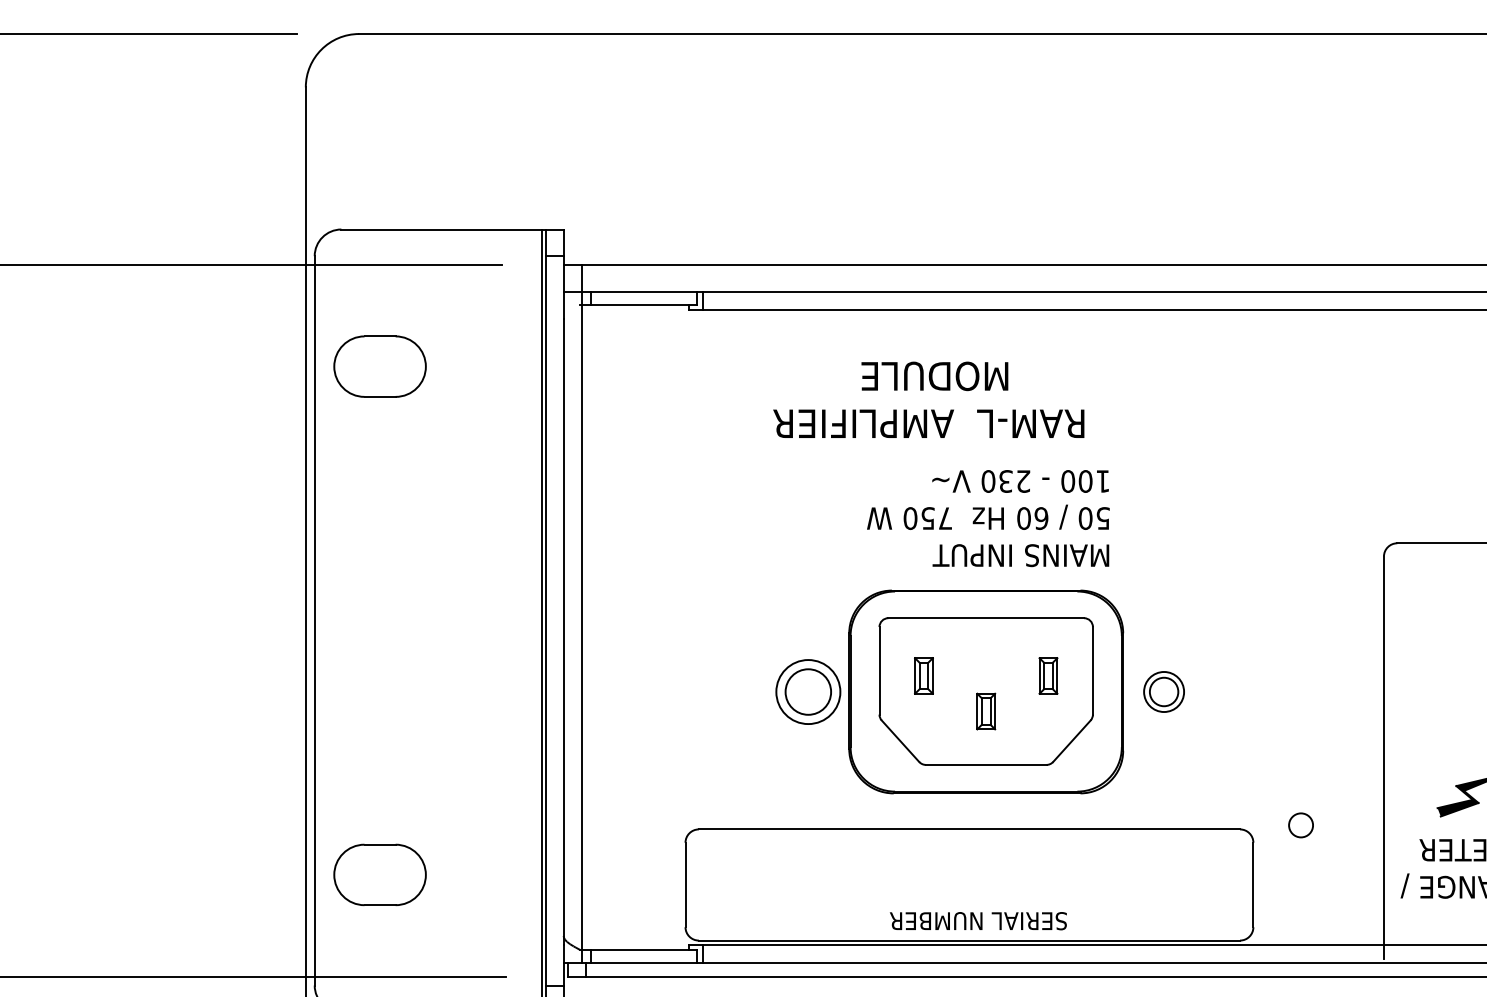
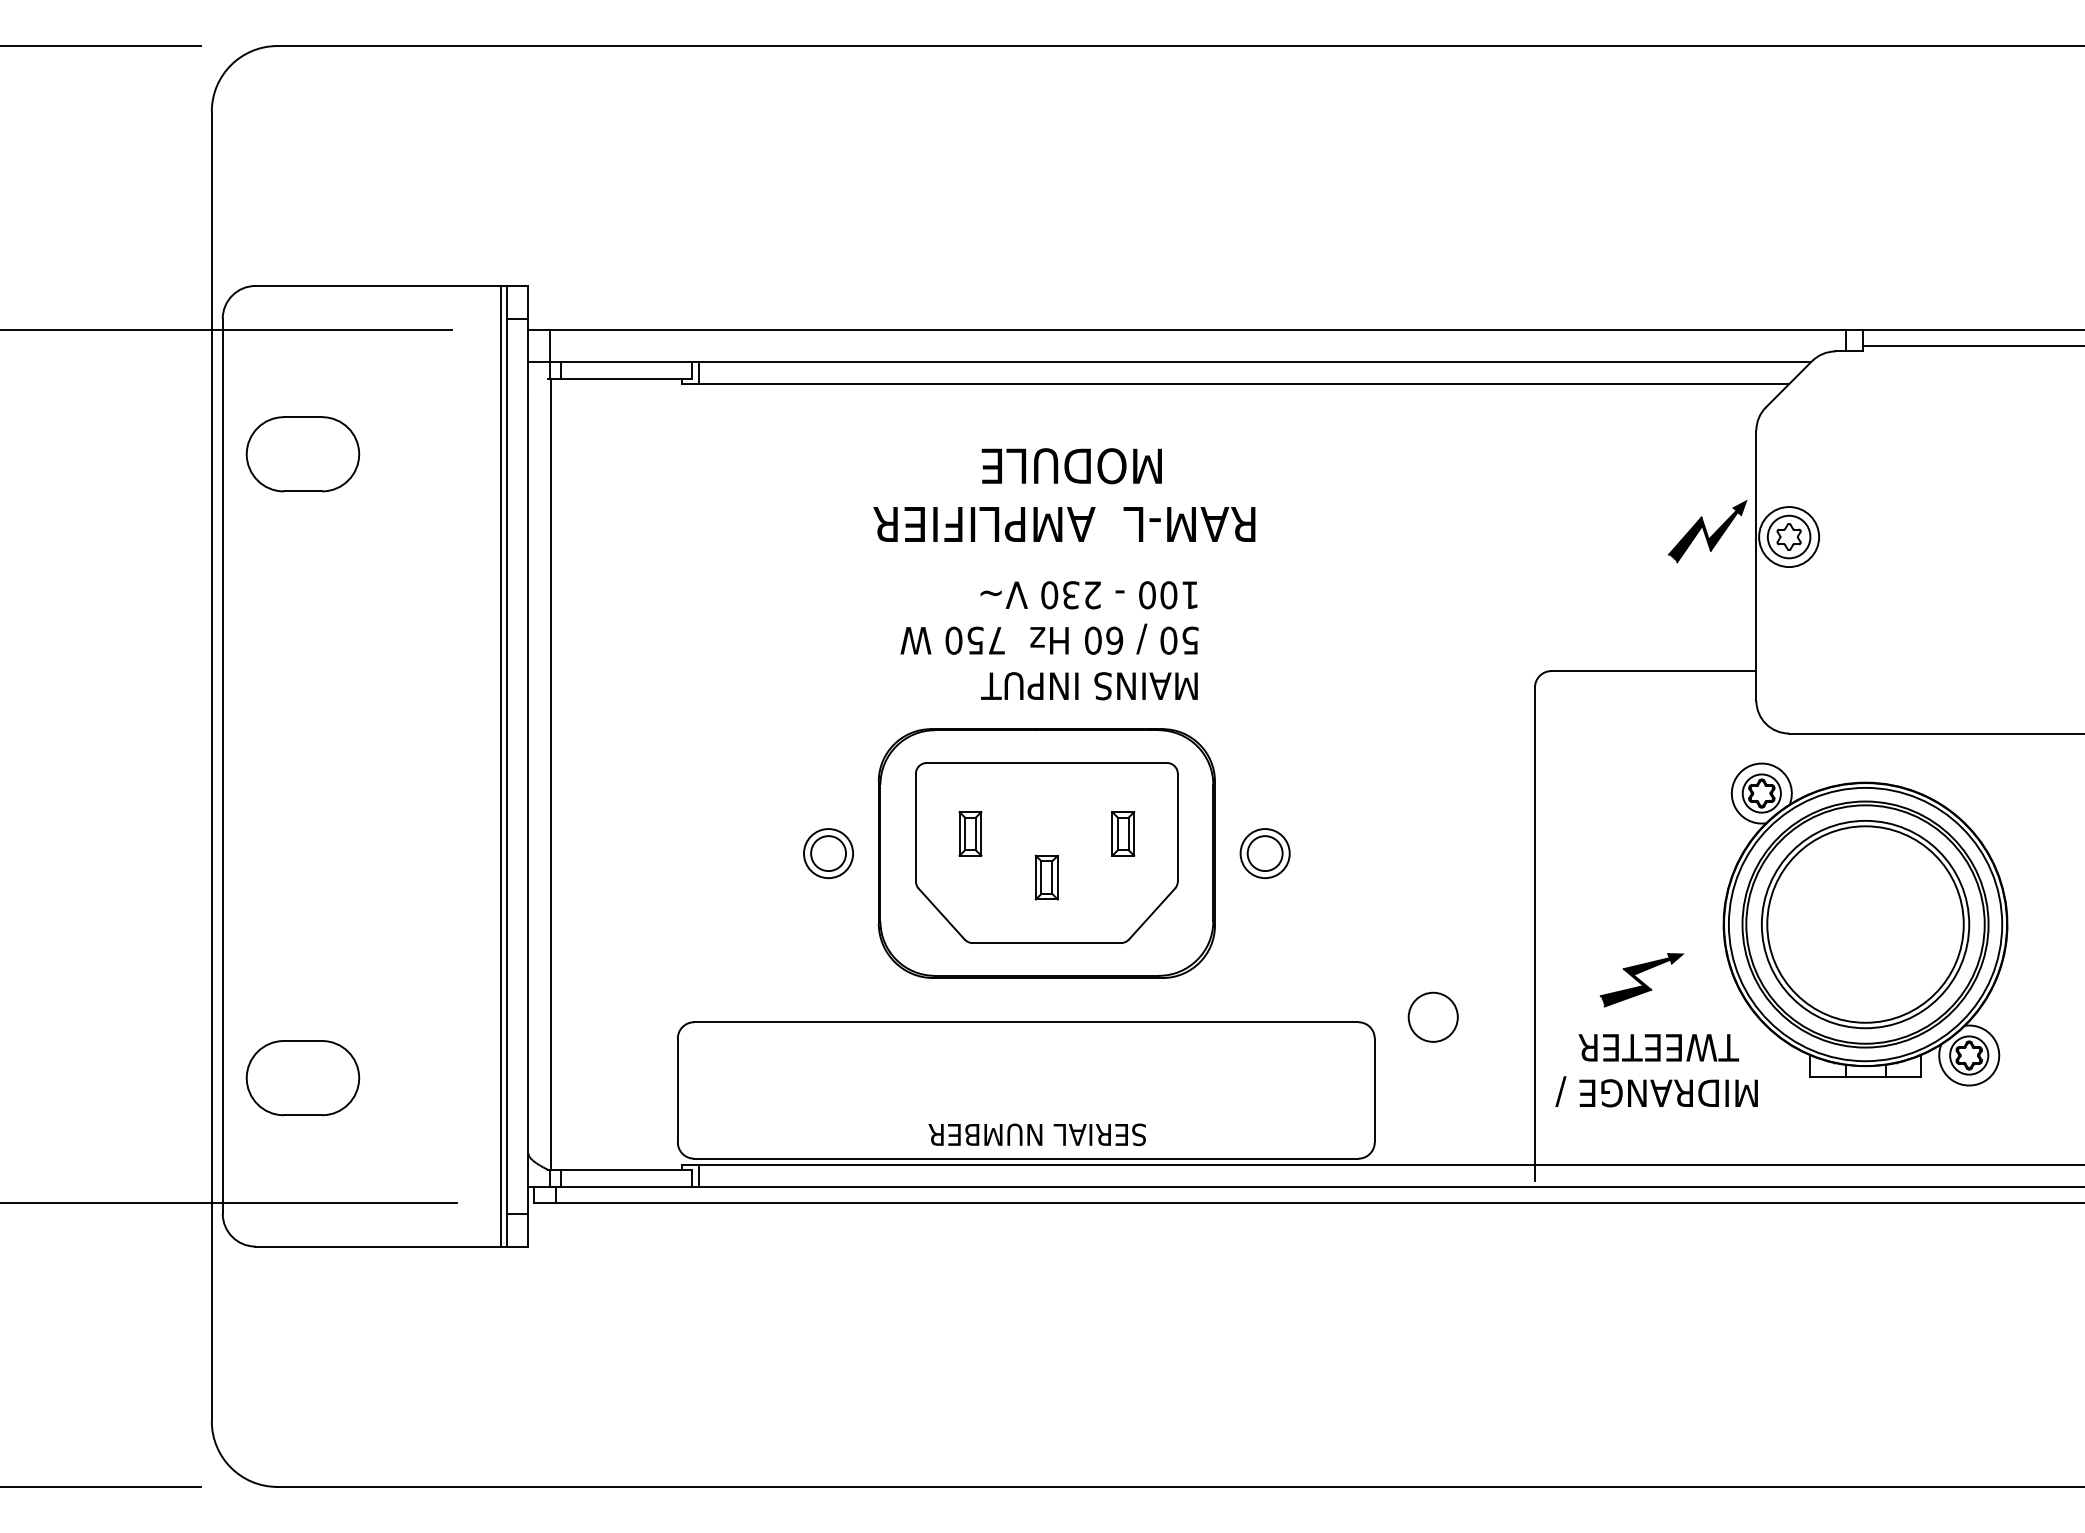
text: (928, 399) -> (1064, 494), moved
part: (808, 691) -> (828, 853), size x0.62
circle: (1300, 824) -> (1432, 1016), size x1.67

